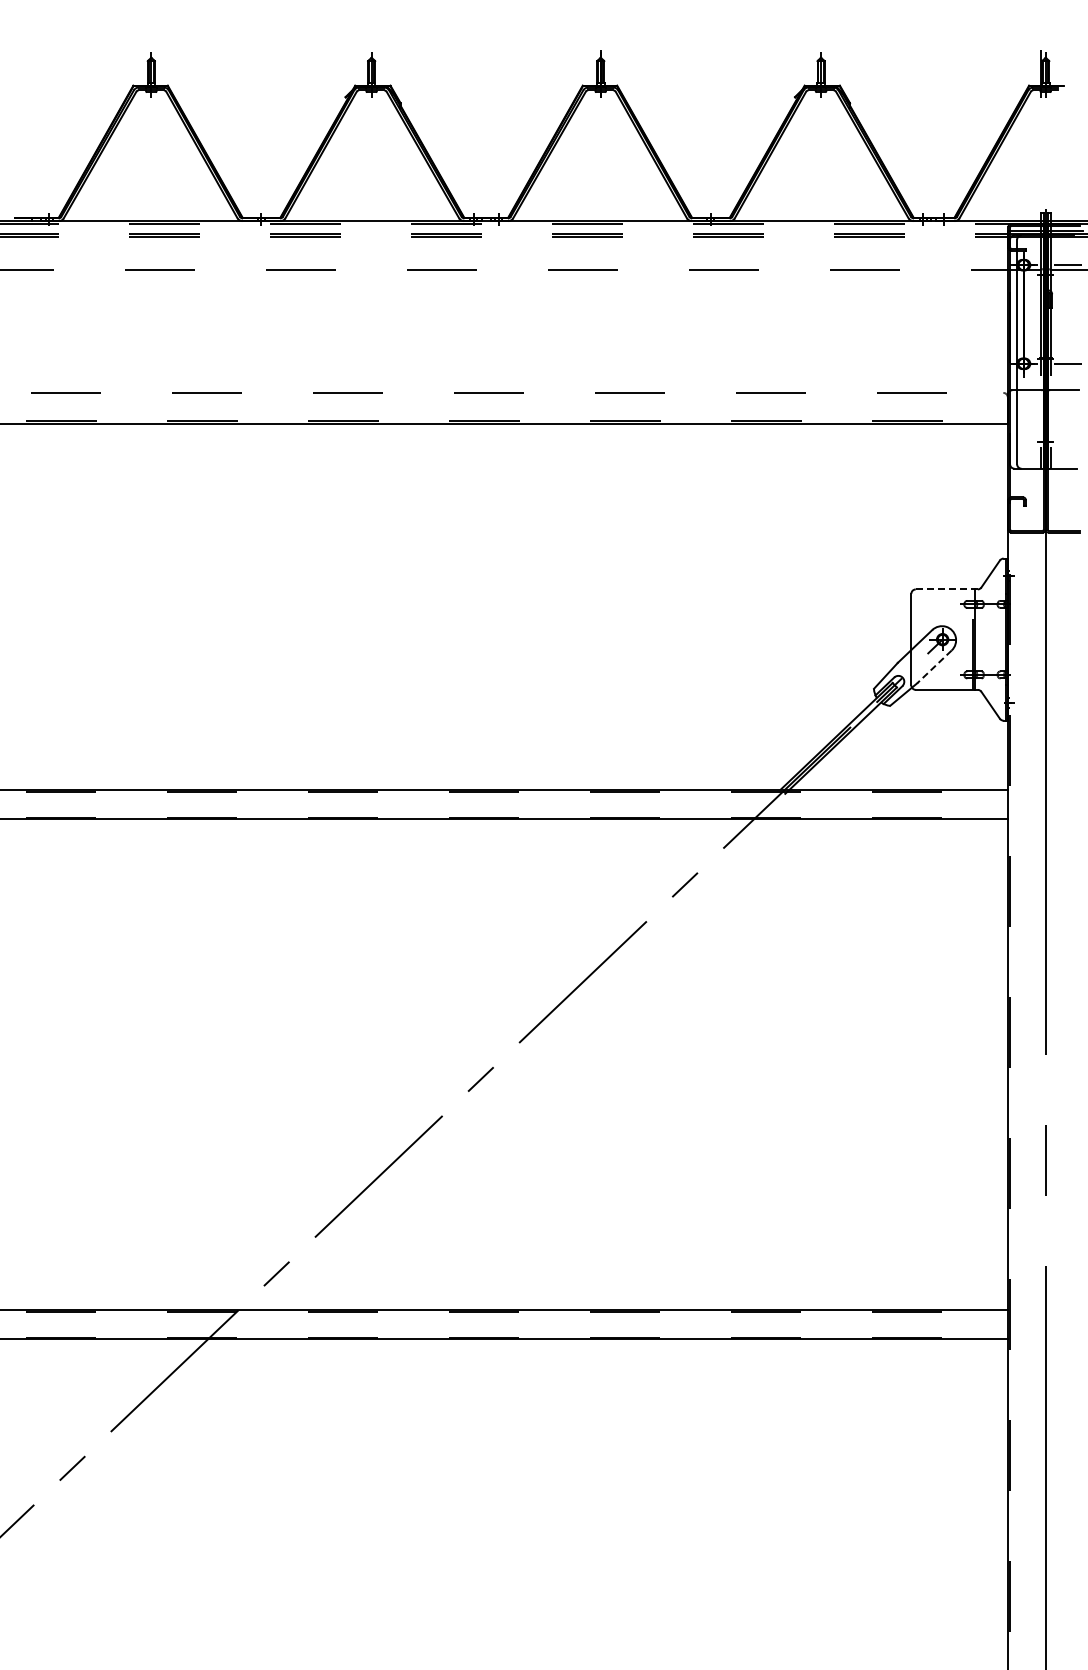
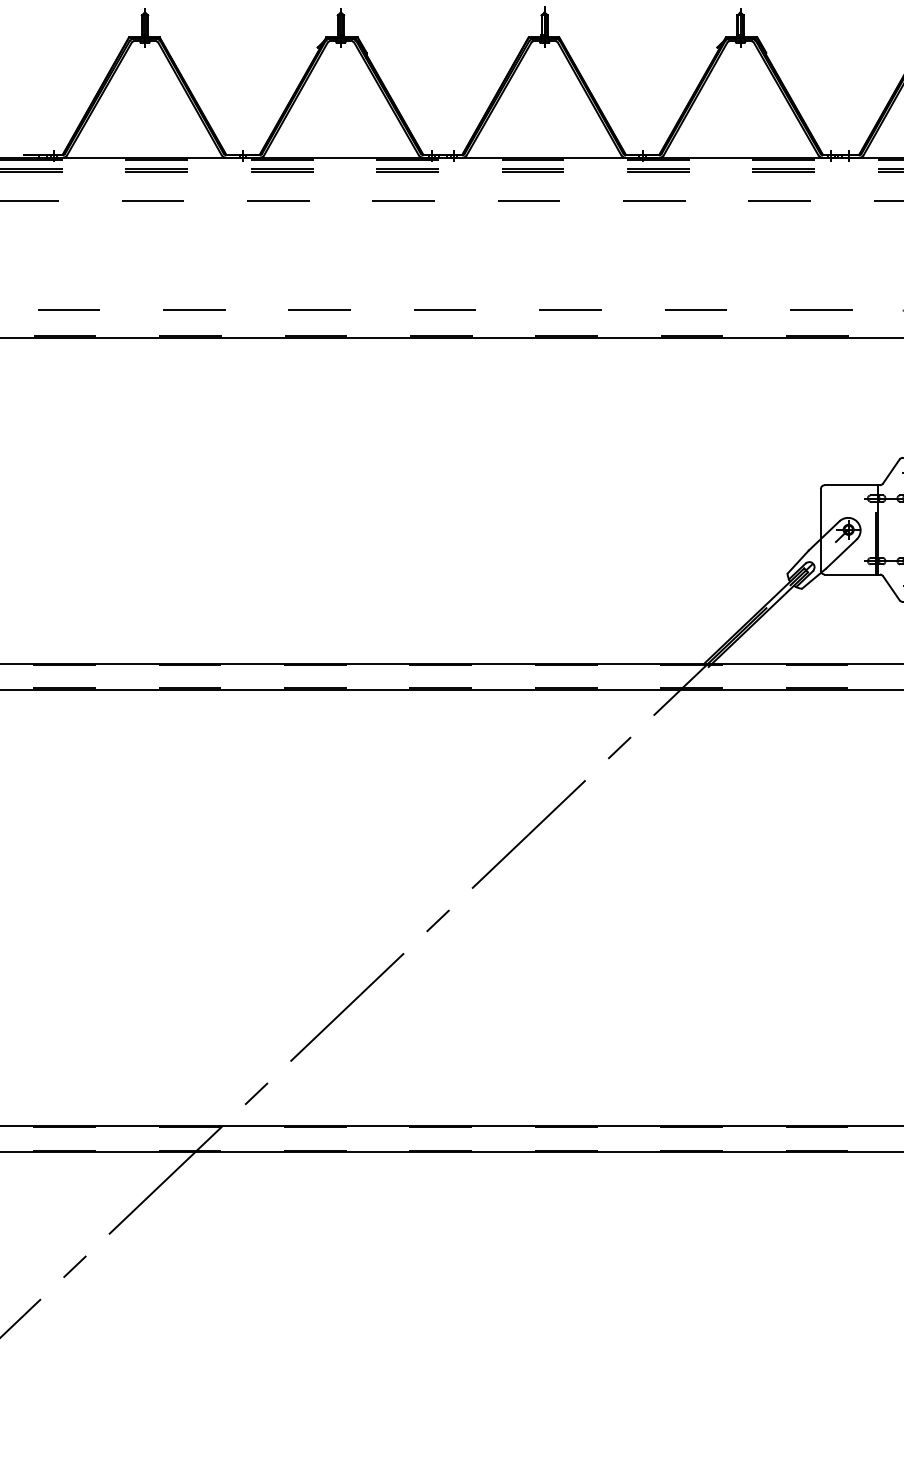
line: (947, 589) -> (852, 485), dashed -> solid
line: (934, 666) -> (841, 553), dashed -> solid

